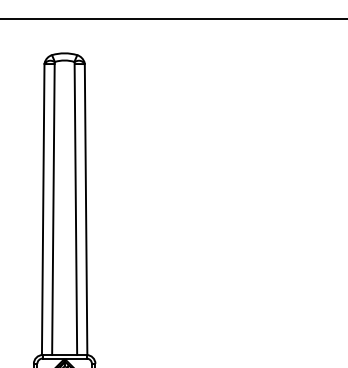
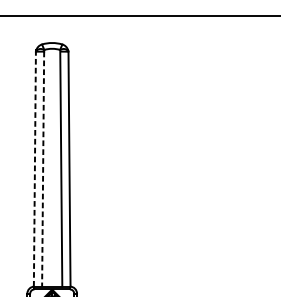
line: (43, 209) -> (35, 169), solid -> dashed
line: (53, 209) -> (43, 169), solid -> dashed

